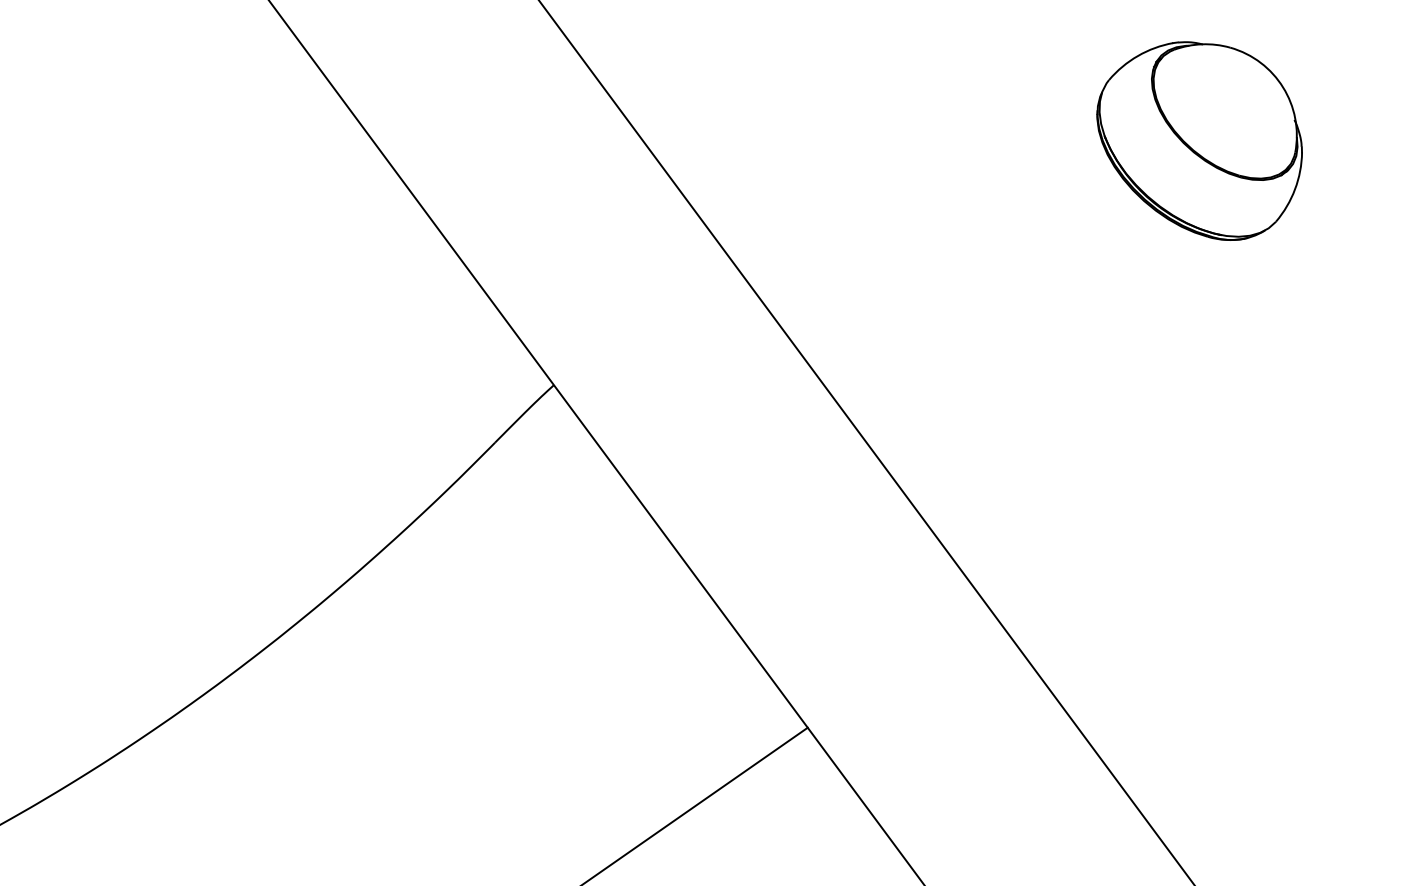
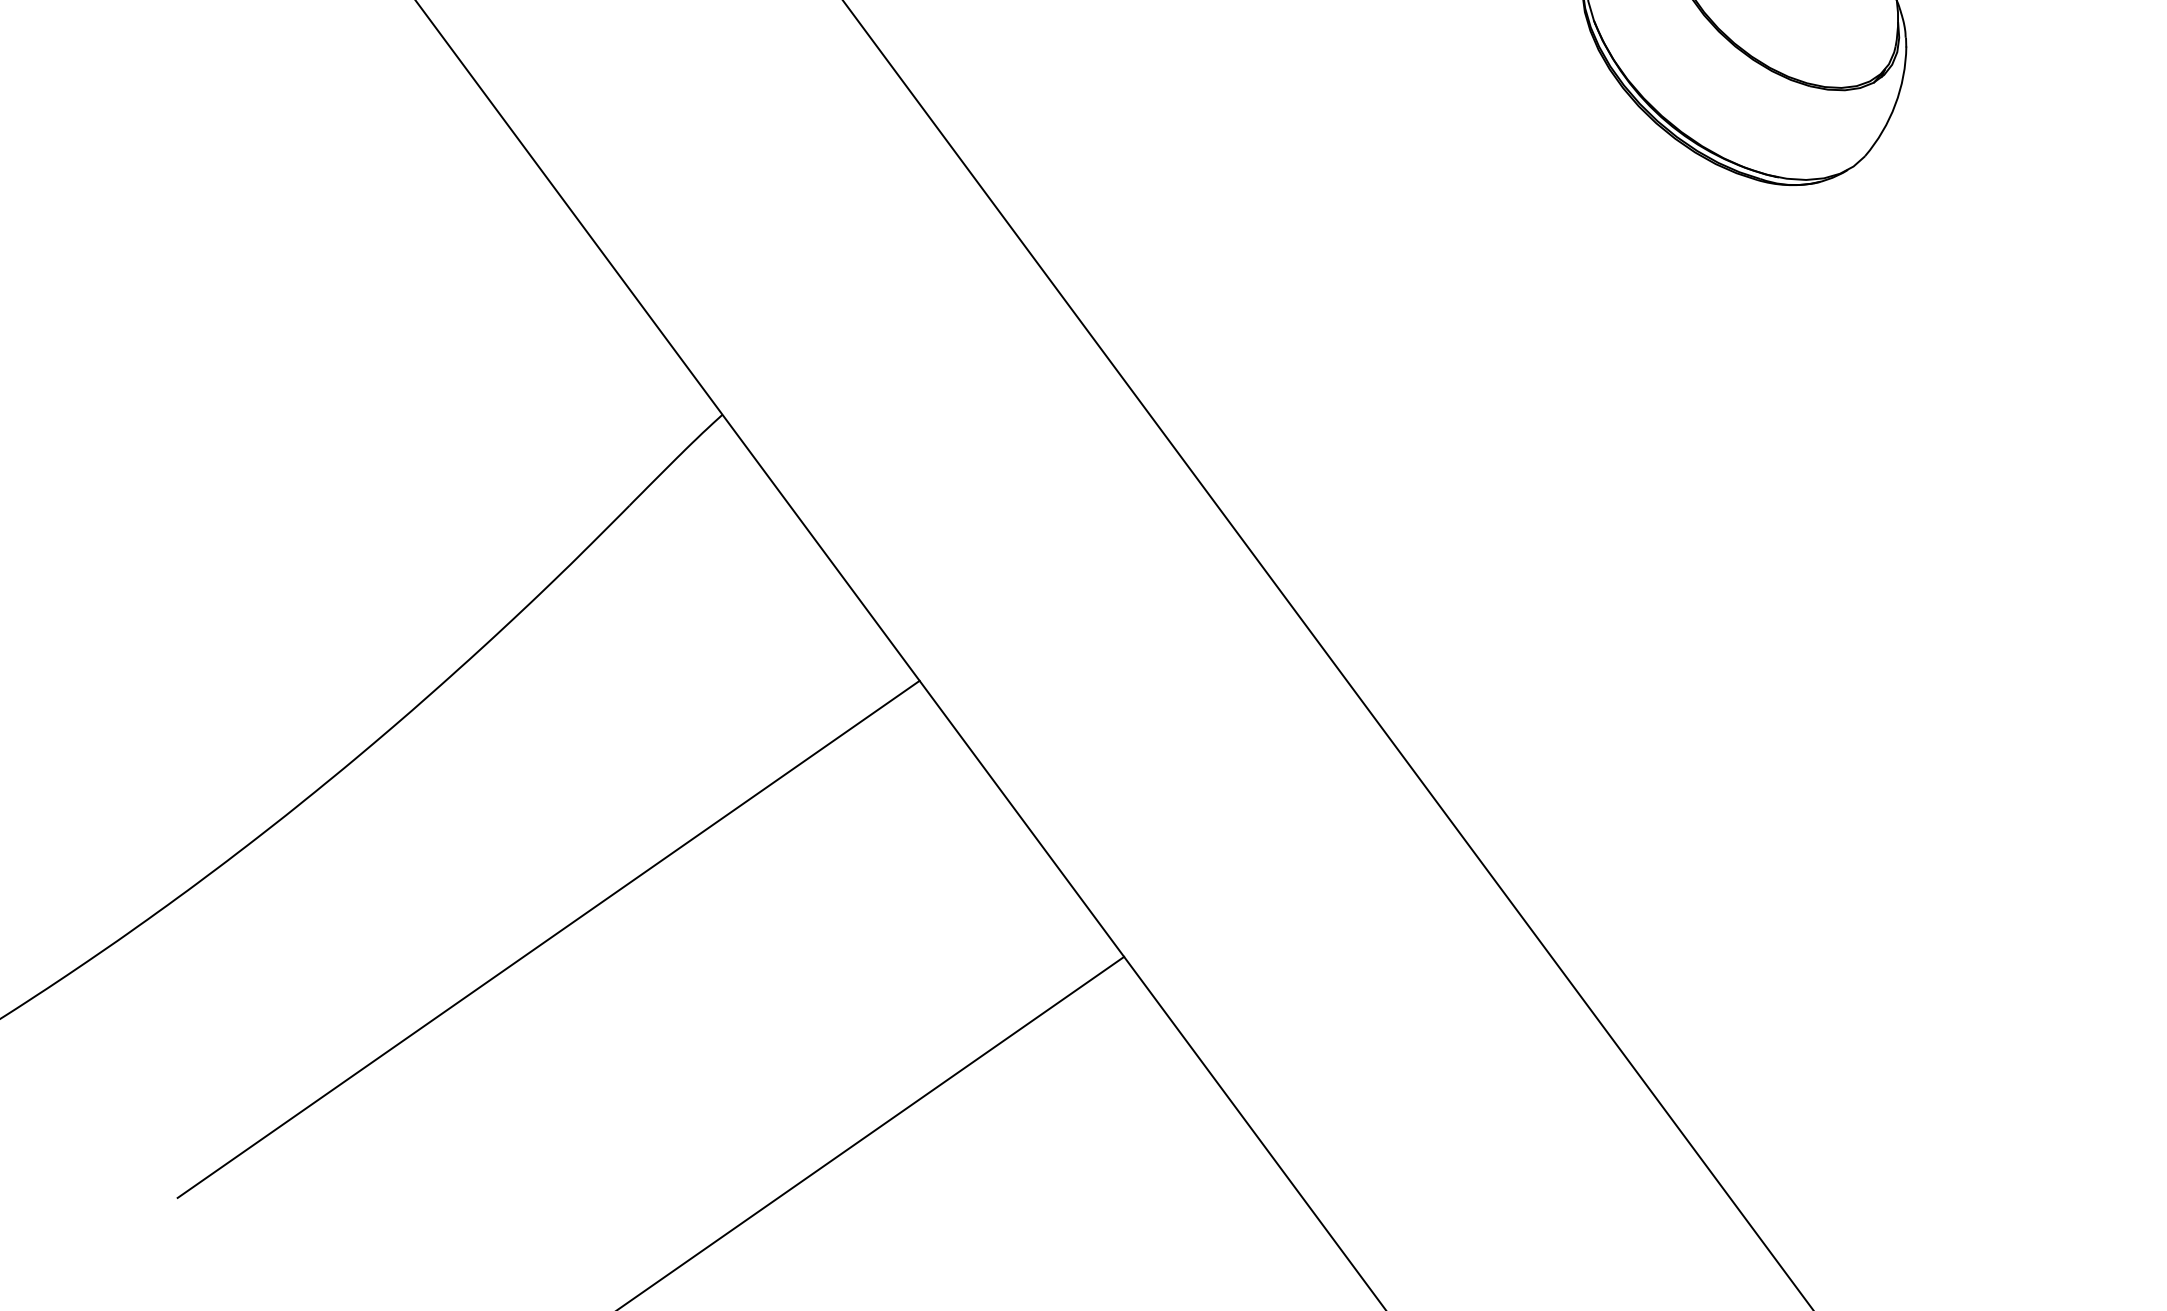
line: (443, 716) -> (547, 939), added

